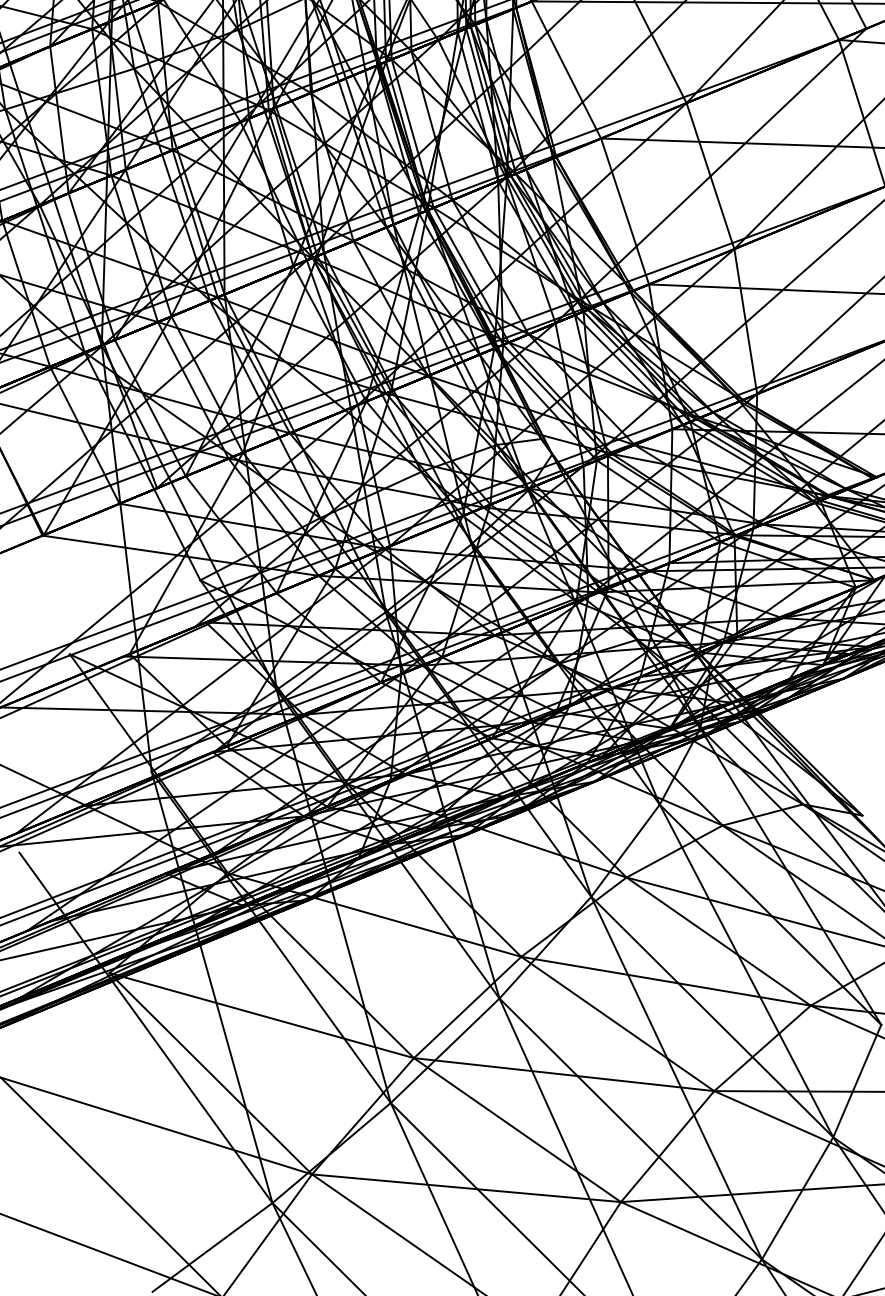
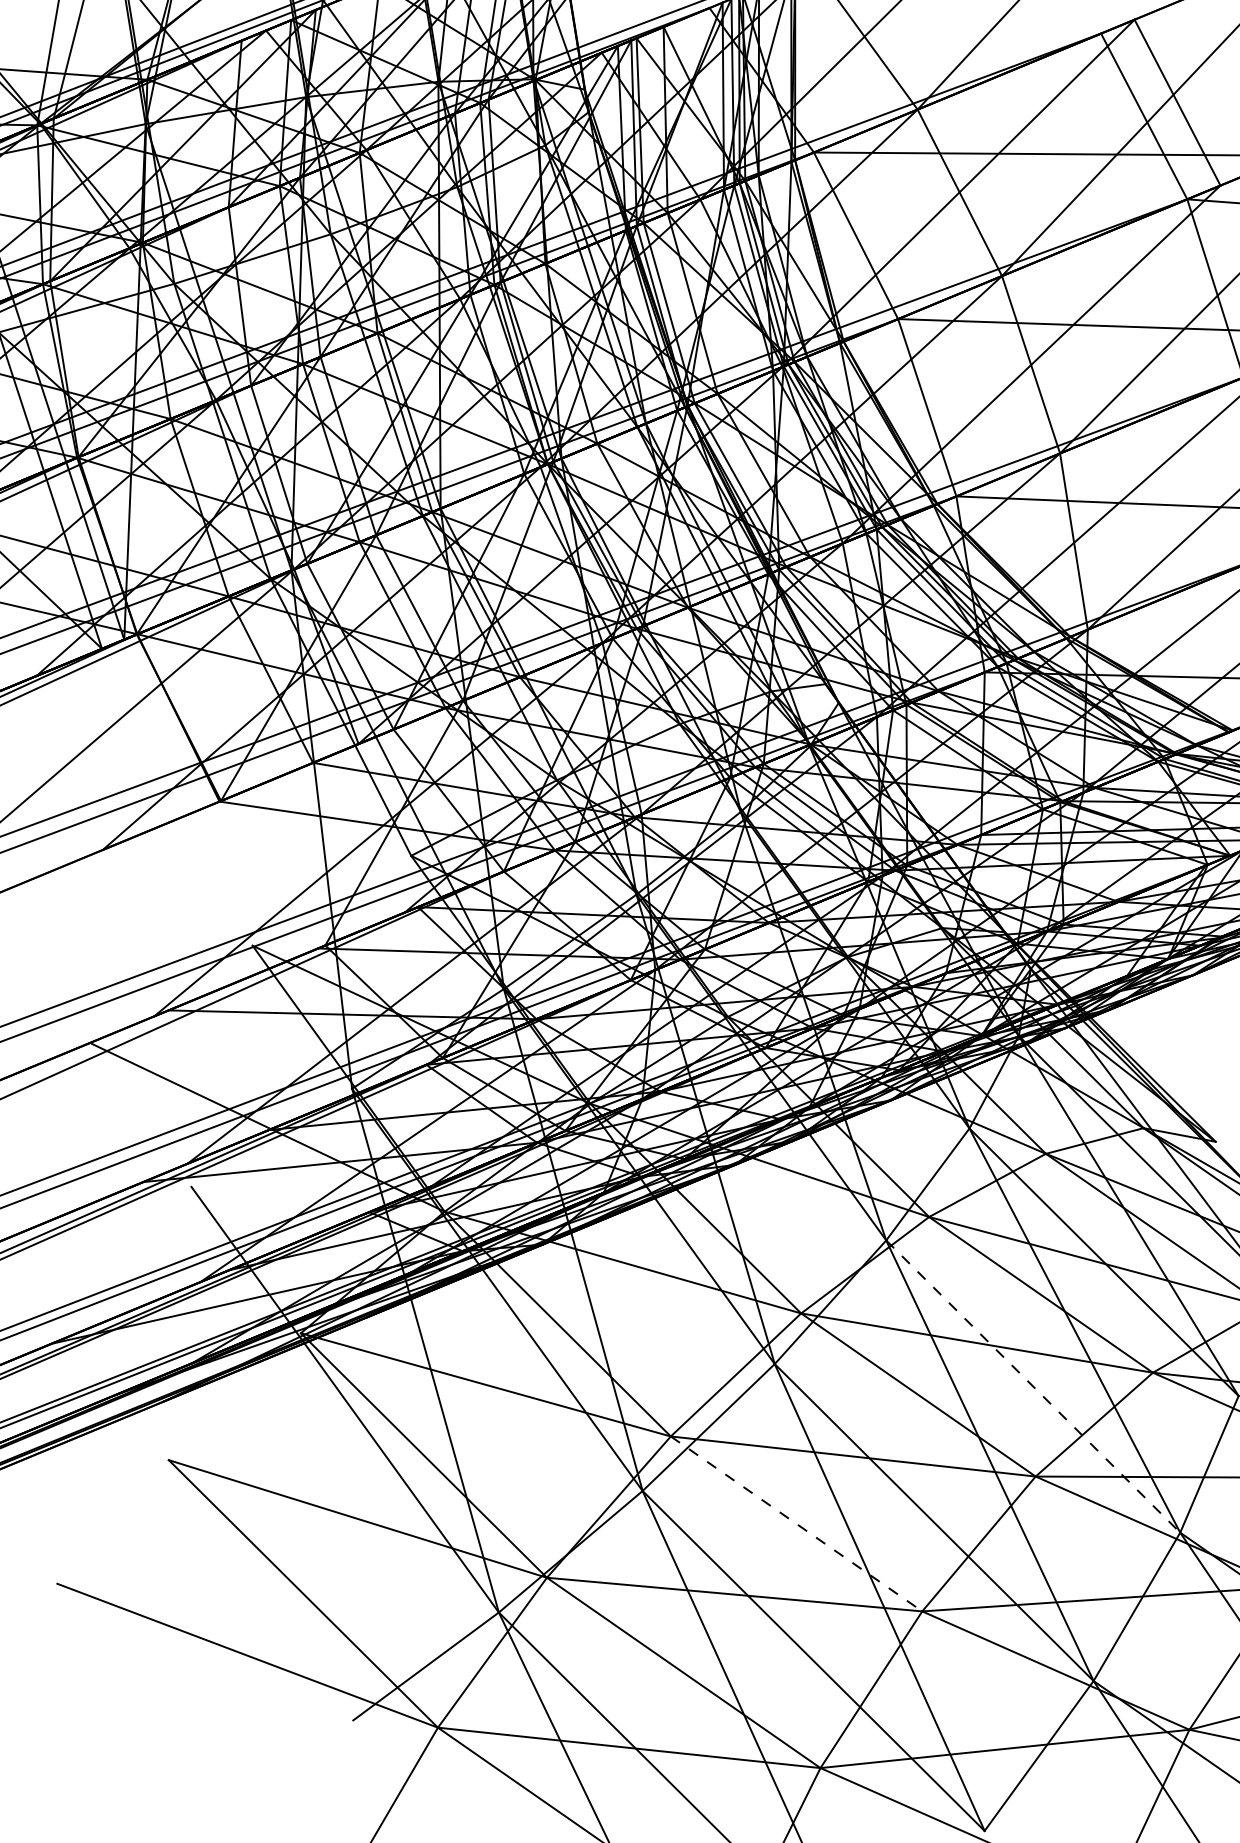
line: (712, 1017) -> (1033, 1386), solid -> dashed
line: (517, 1130) -> (796, 1524), solid -> dashed

